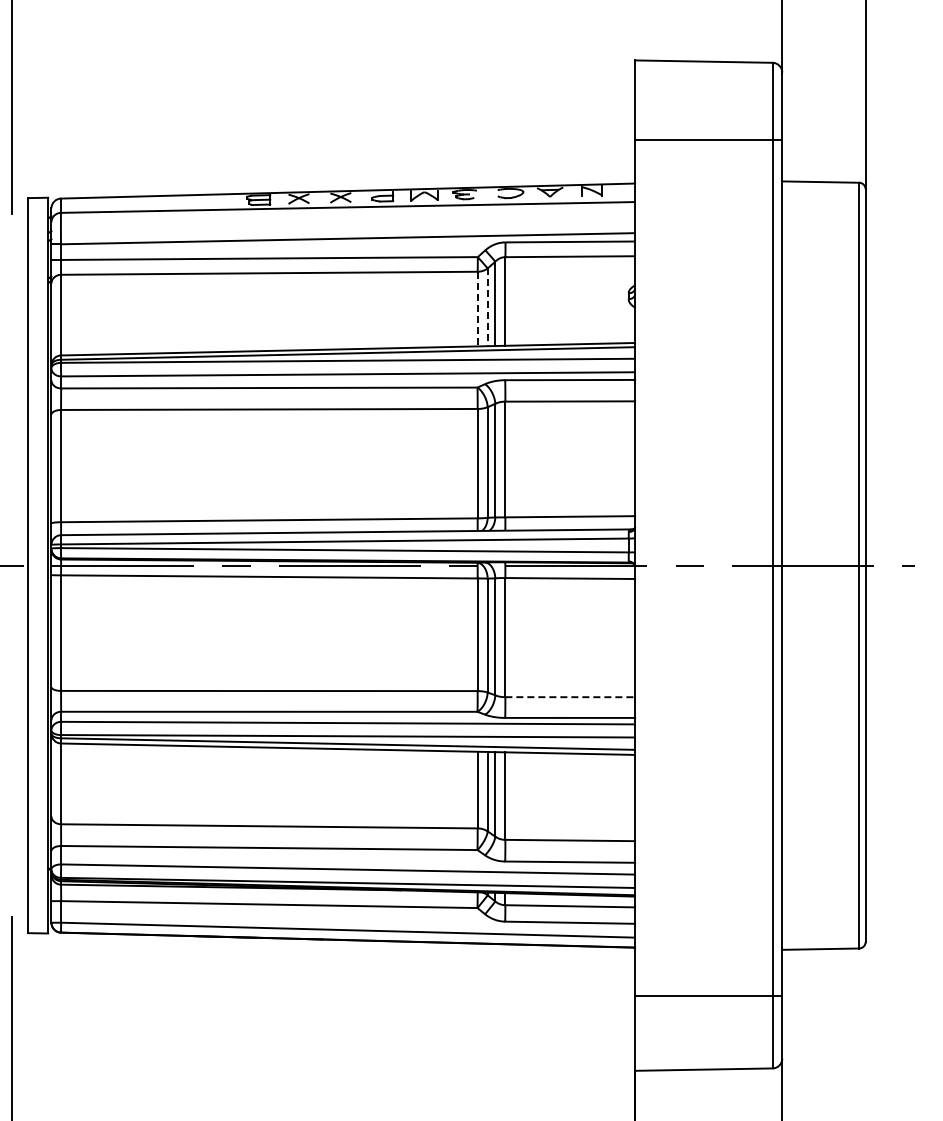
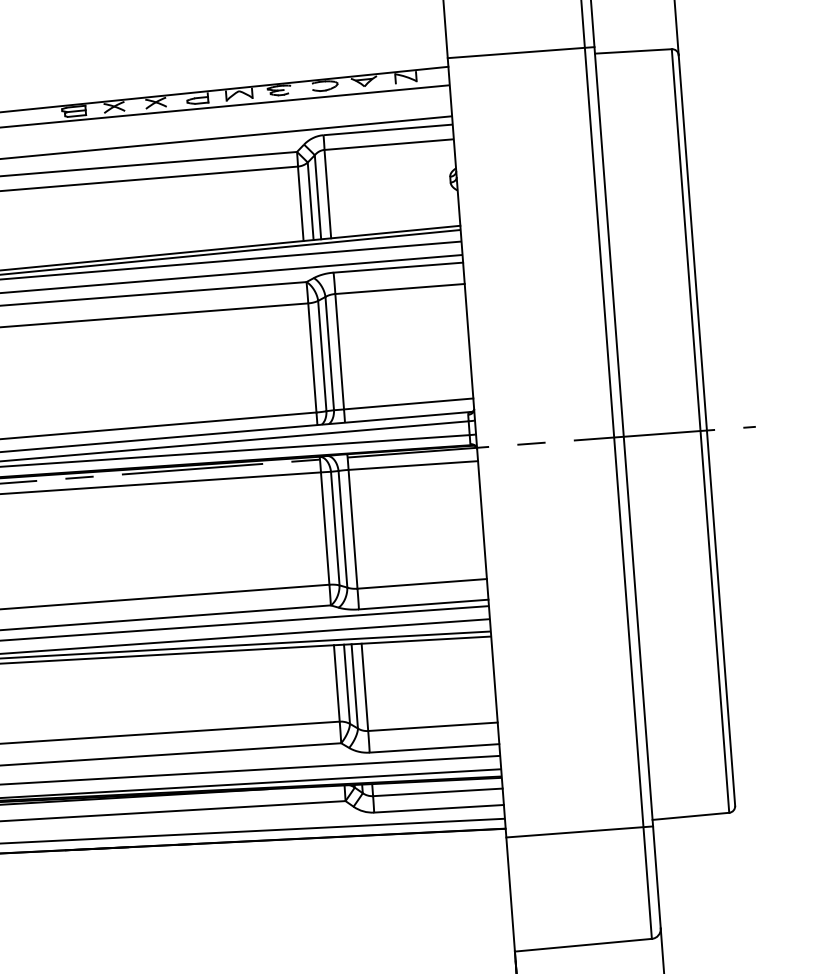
line: (708, 139) -> (520, 52), moved
line: (487, 307) -> (310, 201), dashed -> solid
line: (477, 309) -> (300, 204), dashed -> solid
line: (570, 697) -> (422, 584), dashed -> solid
line: (708, 996) -> (579, 832), moved

